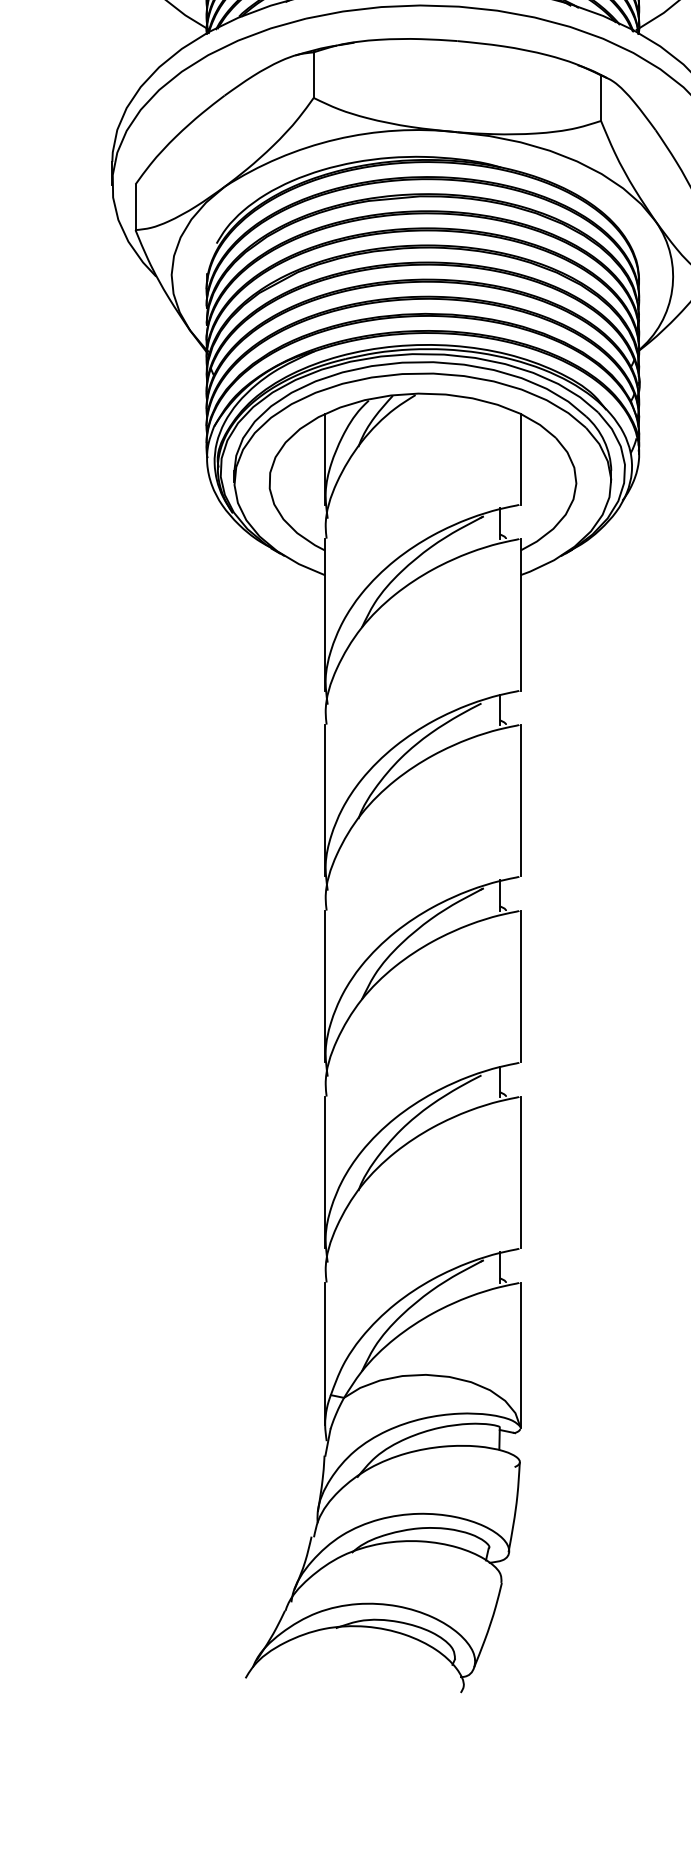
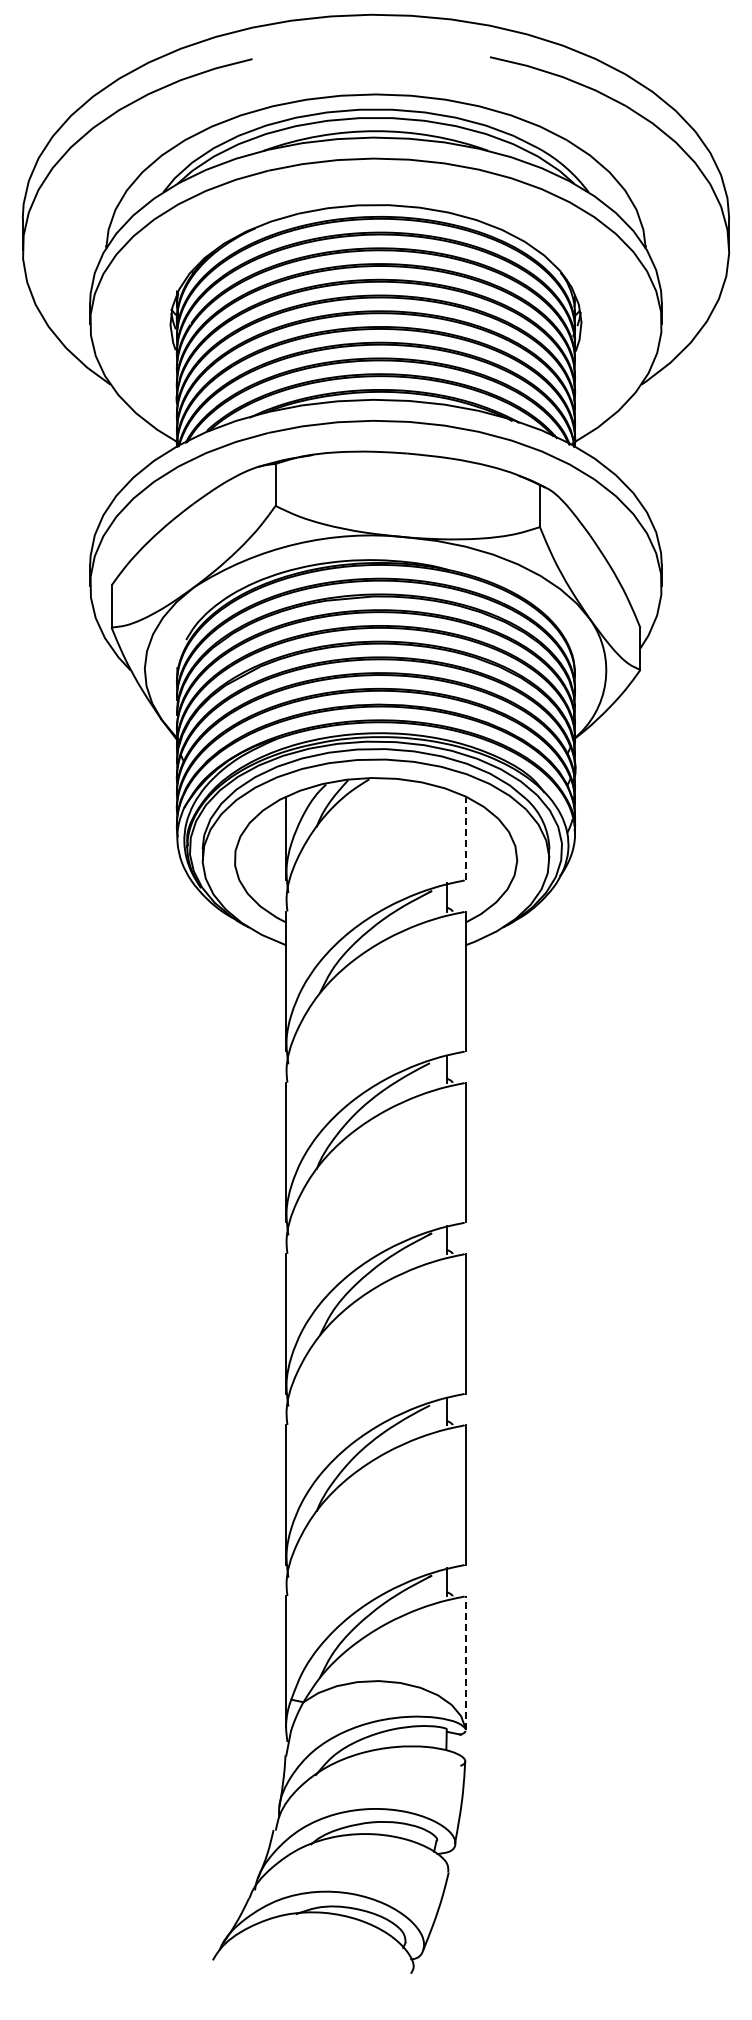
line: (520, 459) -> (465, 838), solid -> dashed
line: (520, 1355) -> (465, 1663), solid -> dashed

